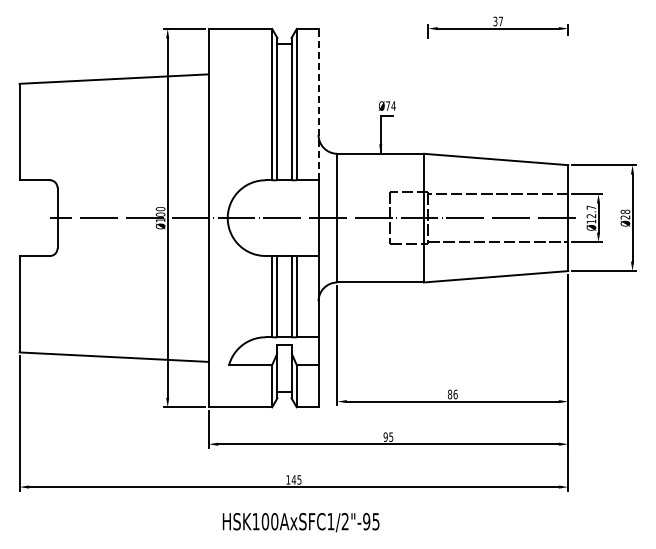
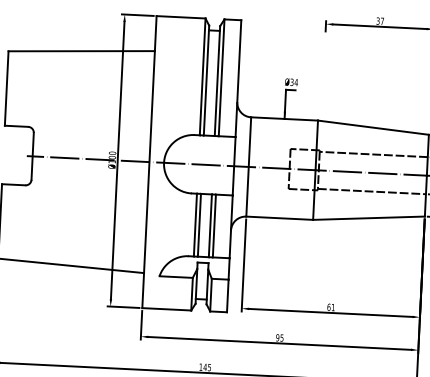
line: (318, 104) -> (238, 78), dashed -> solid
text: (388, 105) -> (292, 81), 74 -> 34
text: (452, 394) -> (330, 307), 86 -> 61

